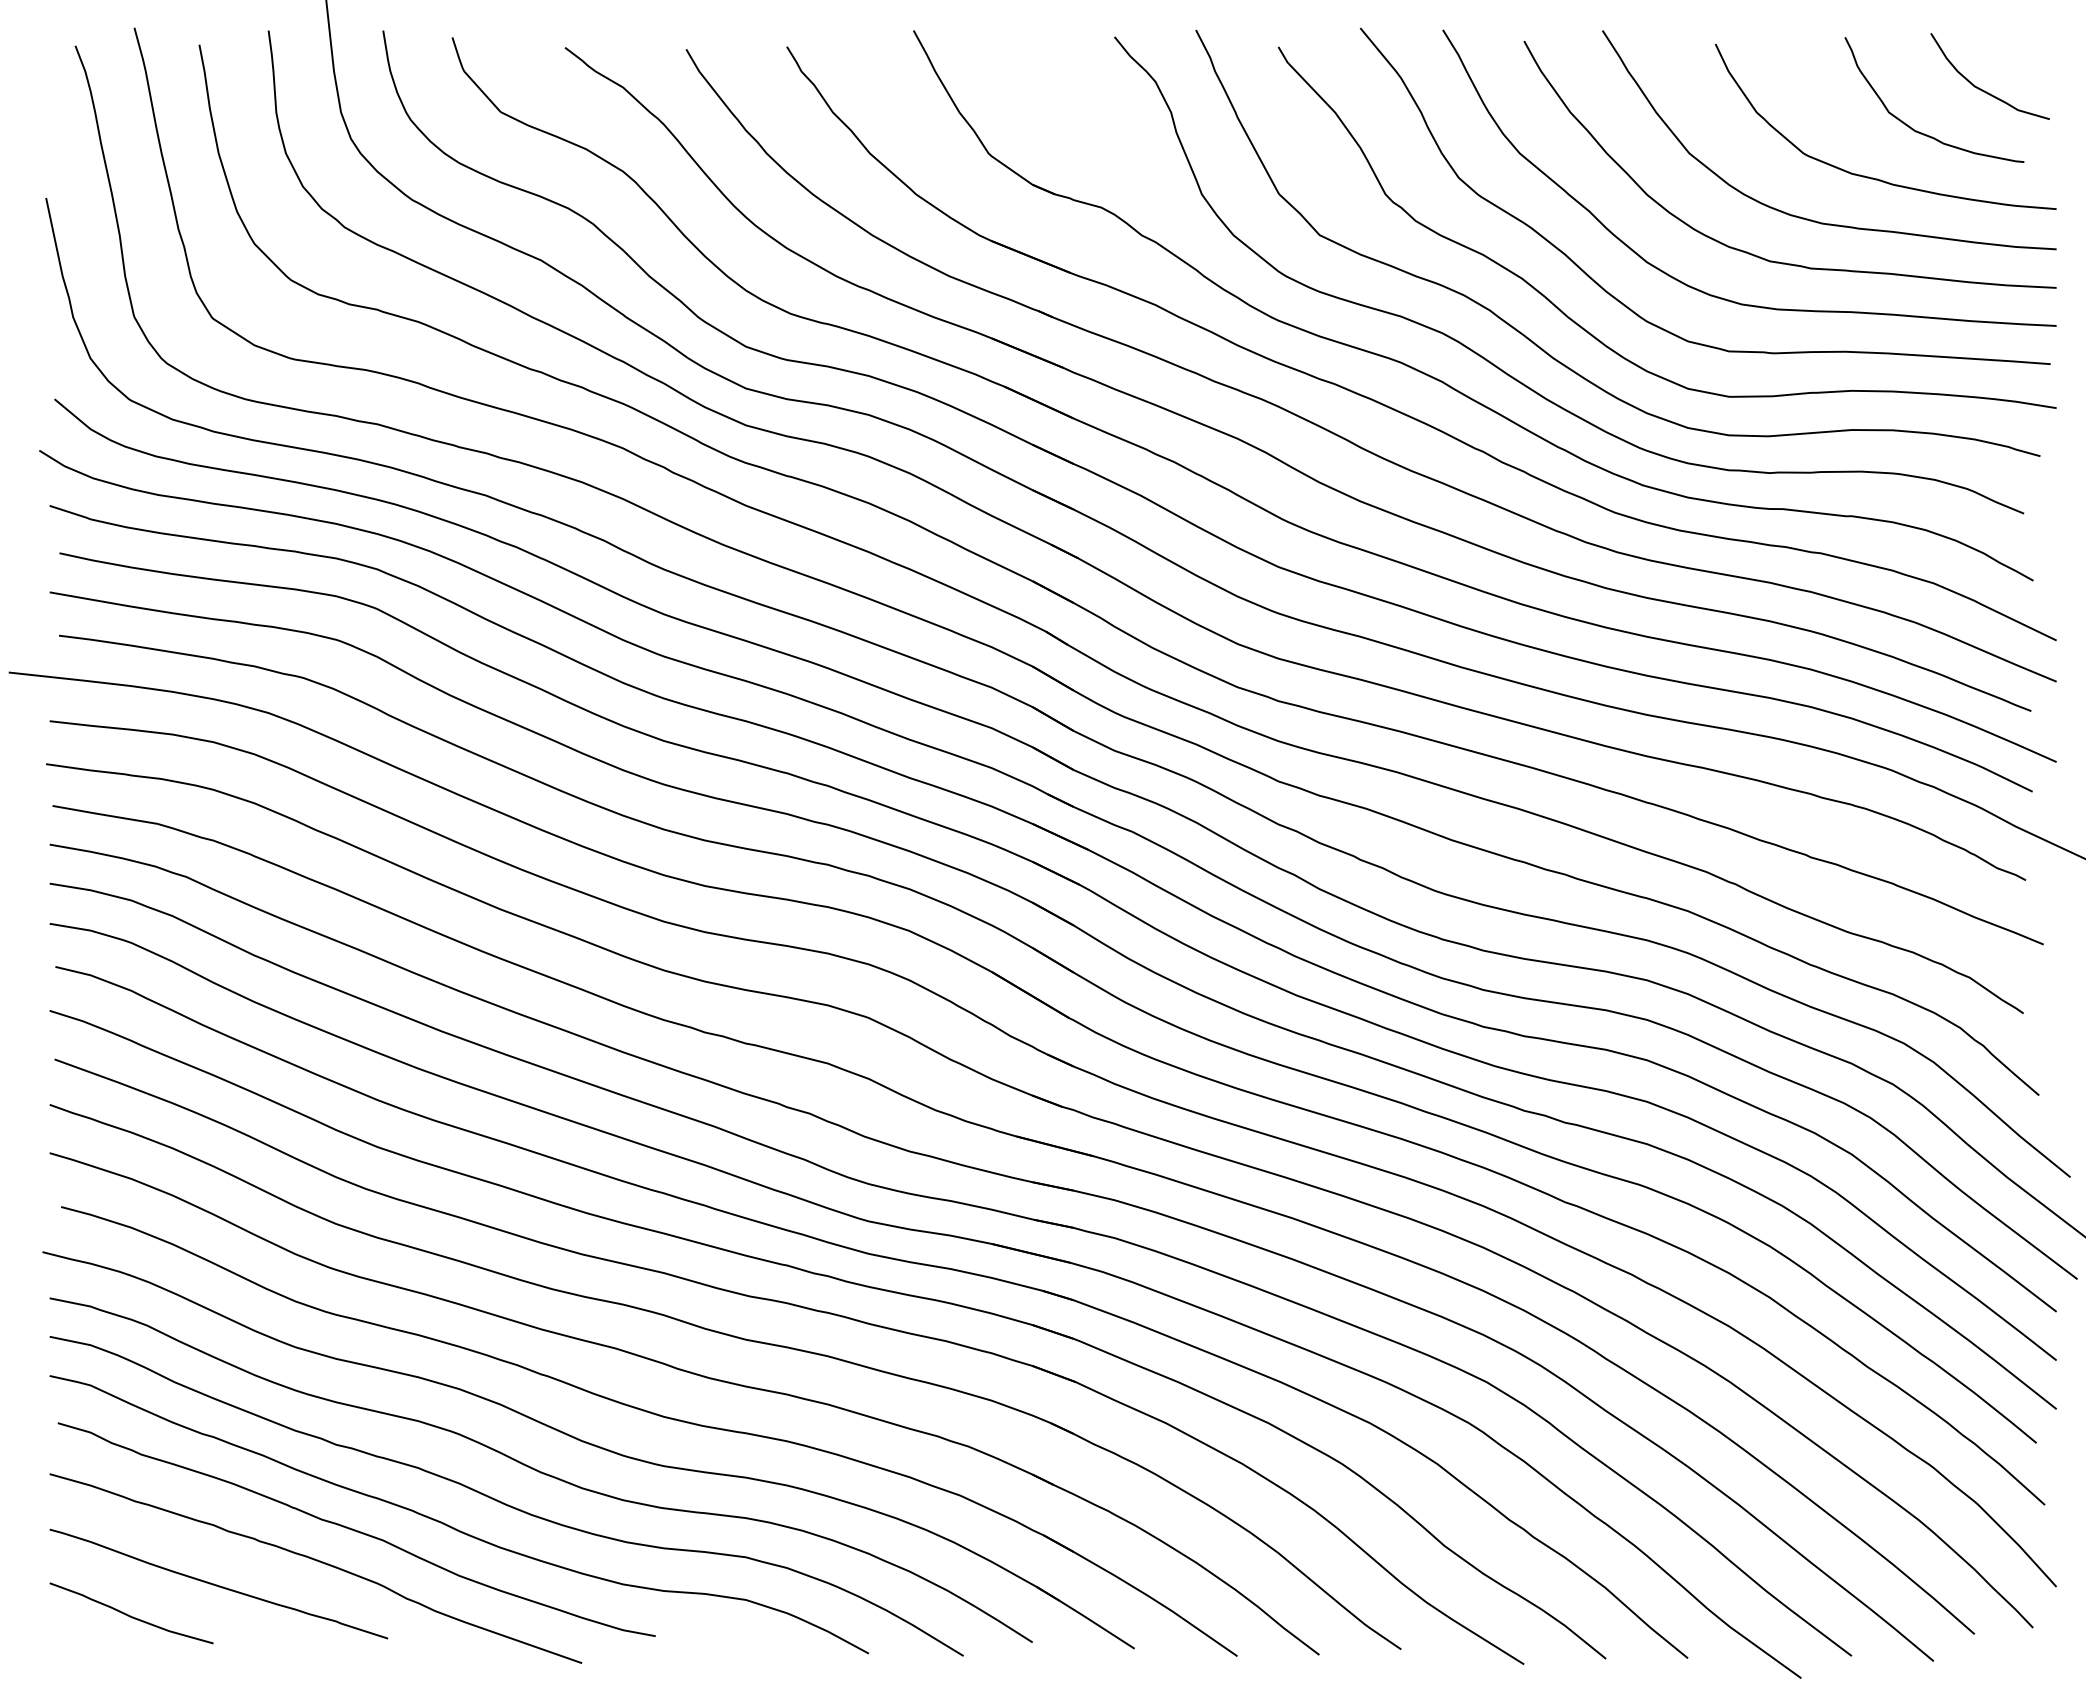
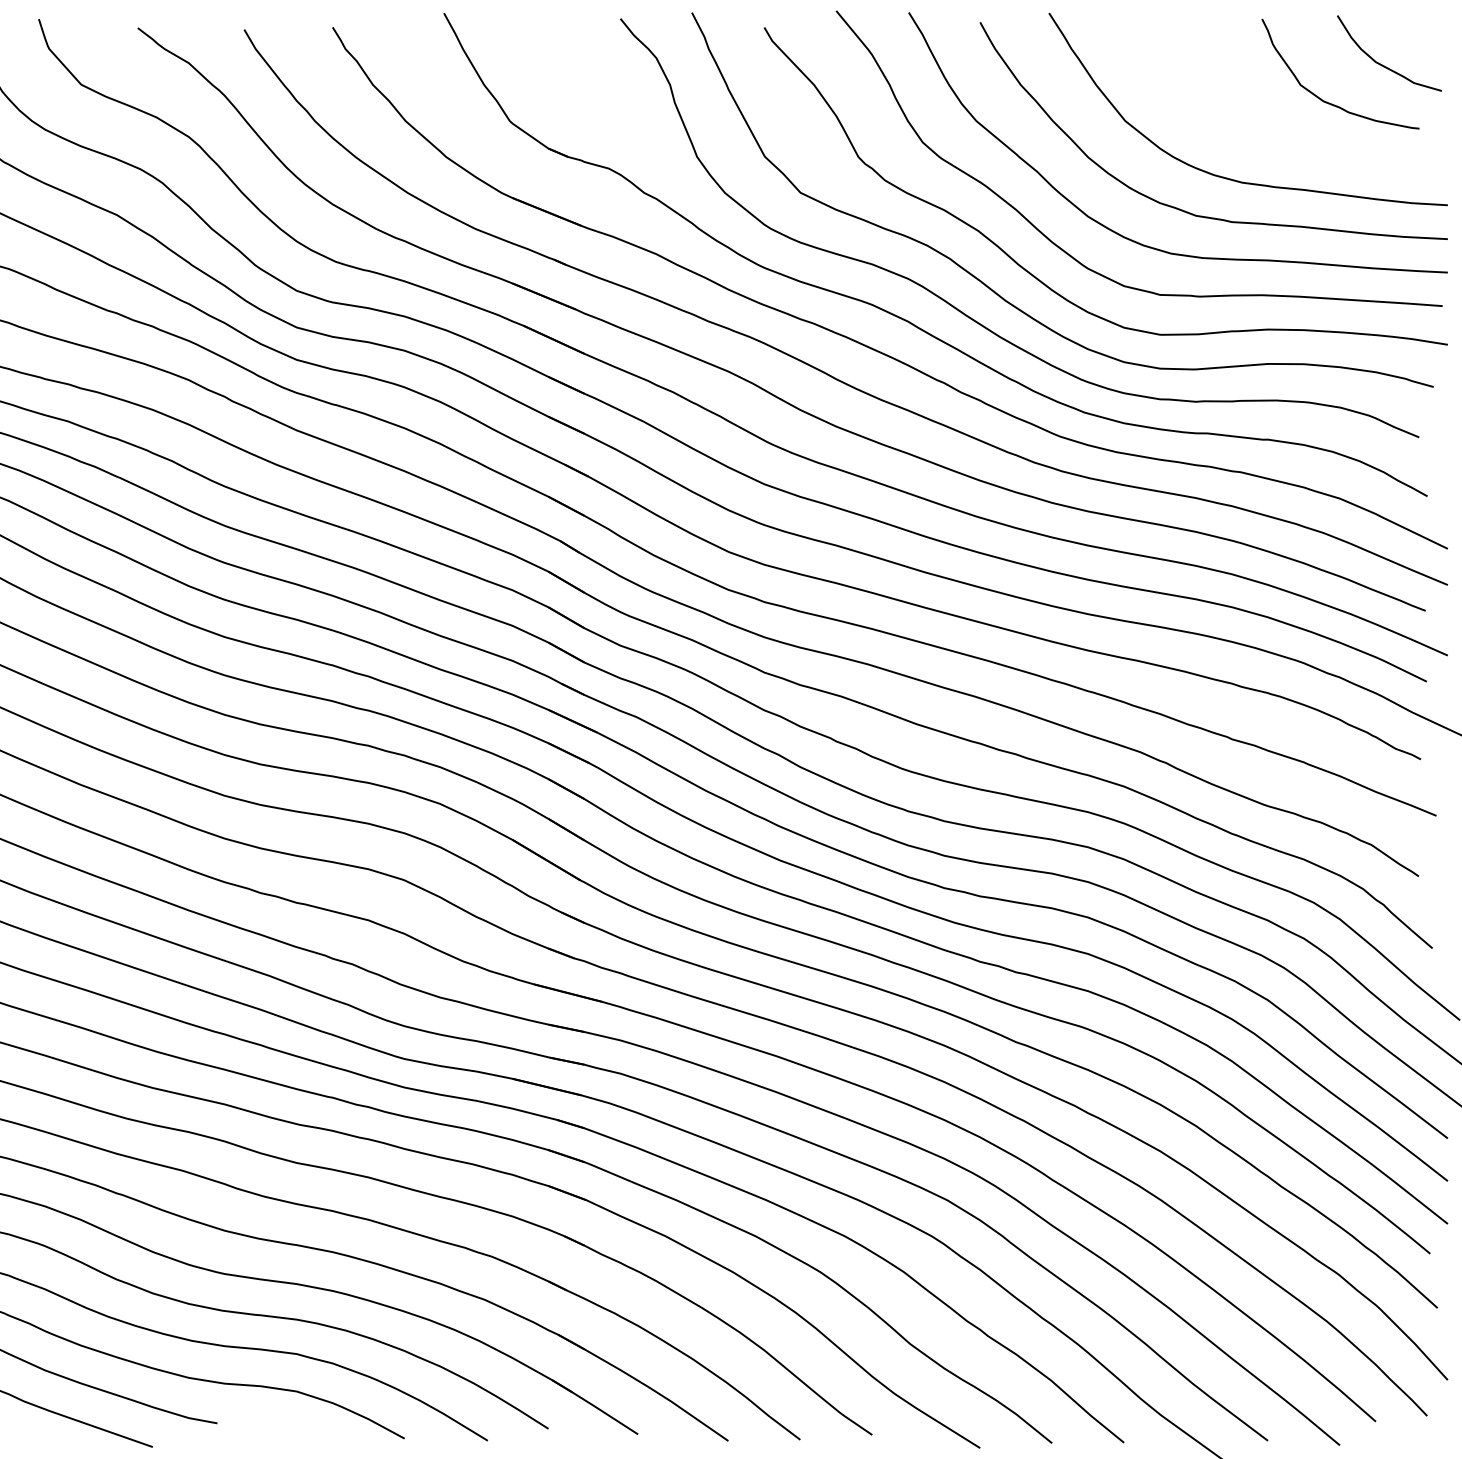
curve: (1873, 177) -> (1287, 142), removed

